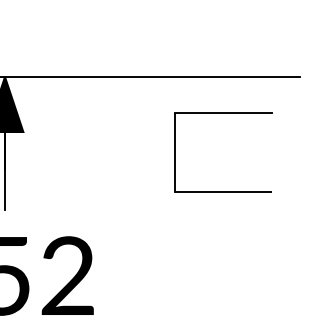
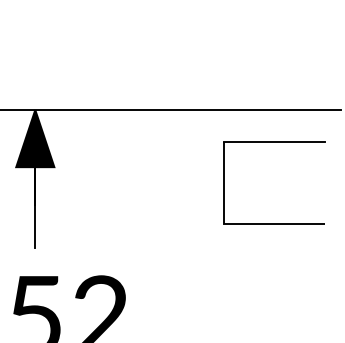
part: (223, 113) -> (274, 142), moved

